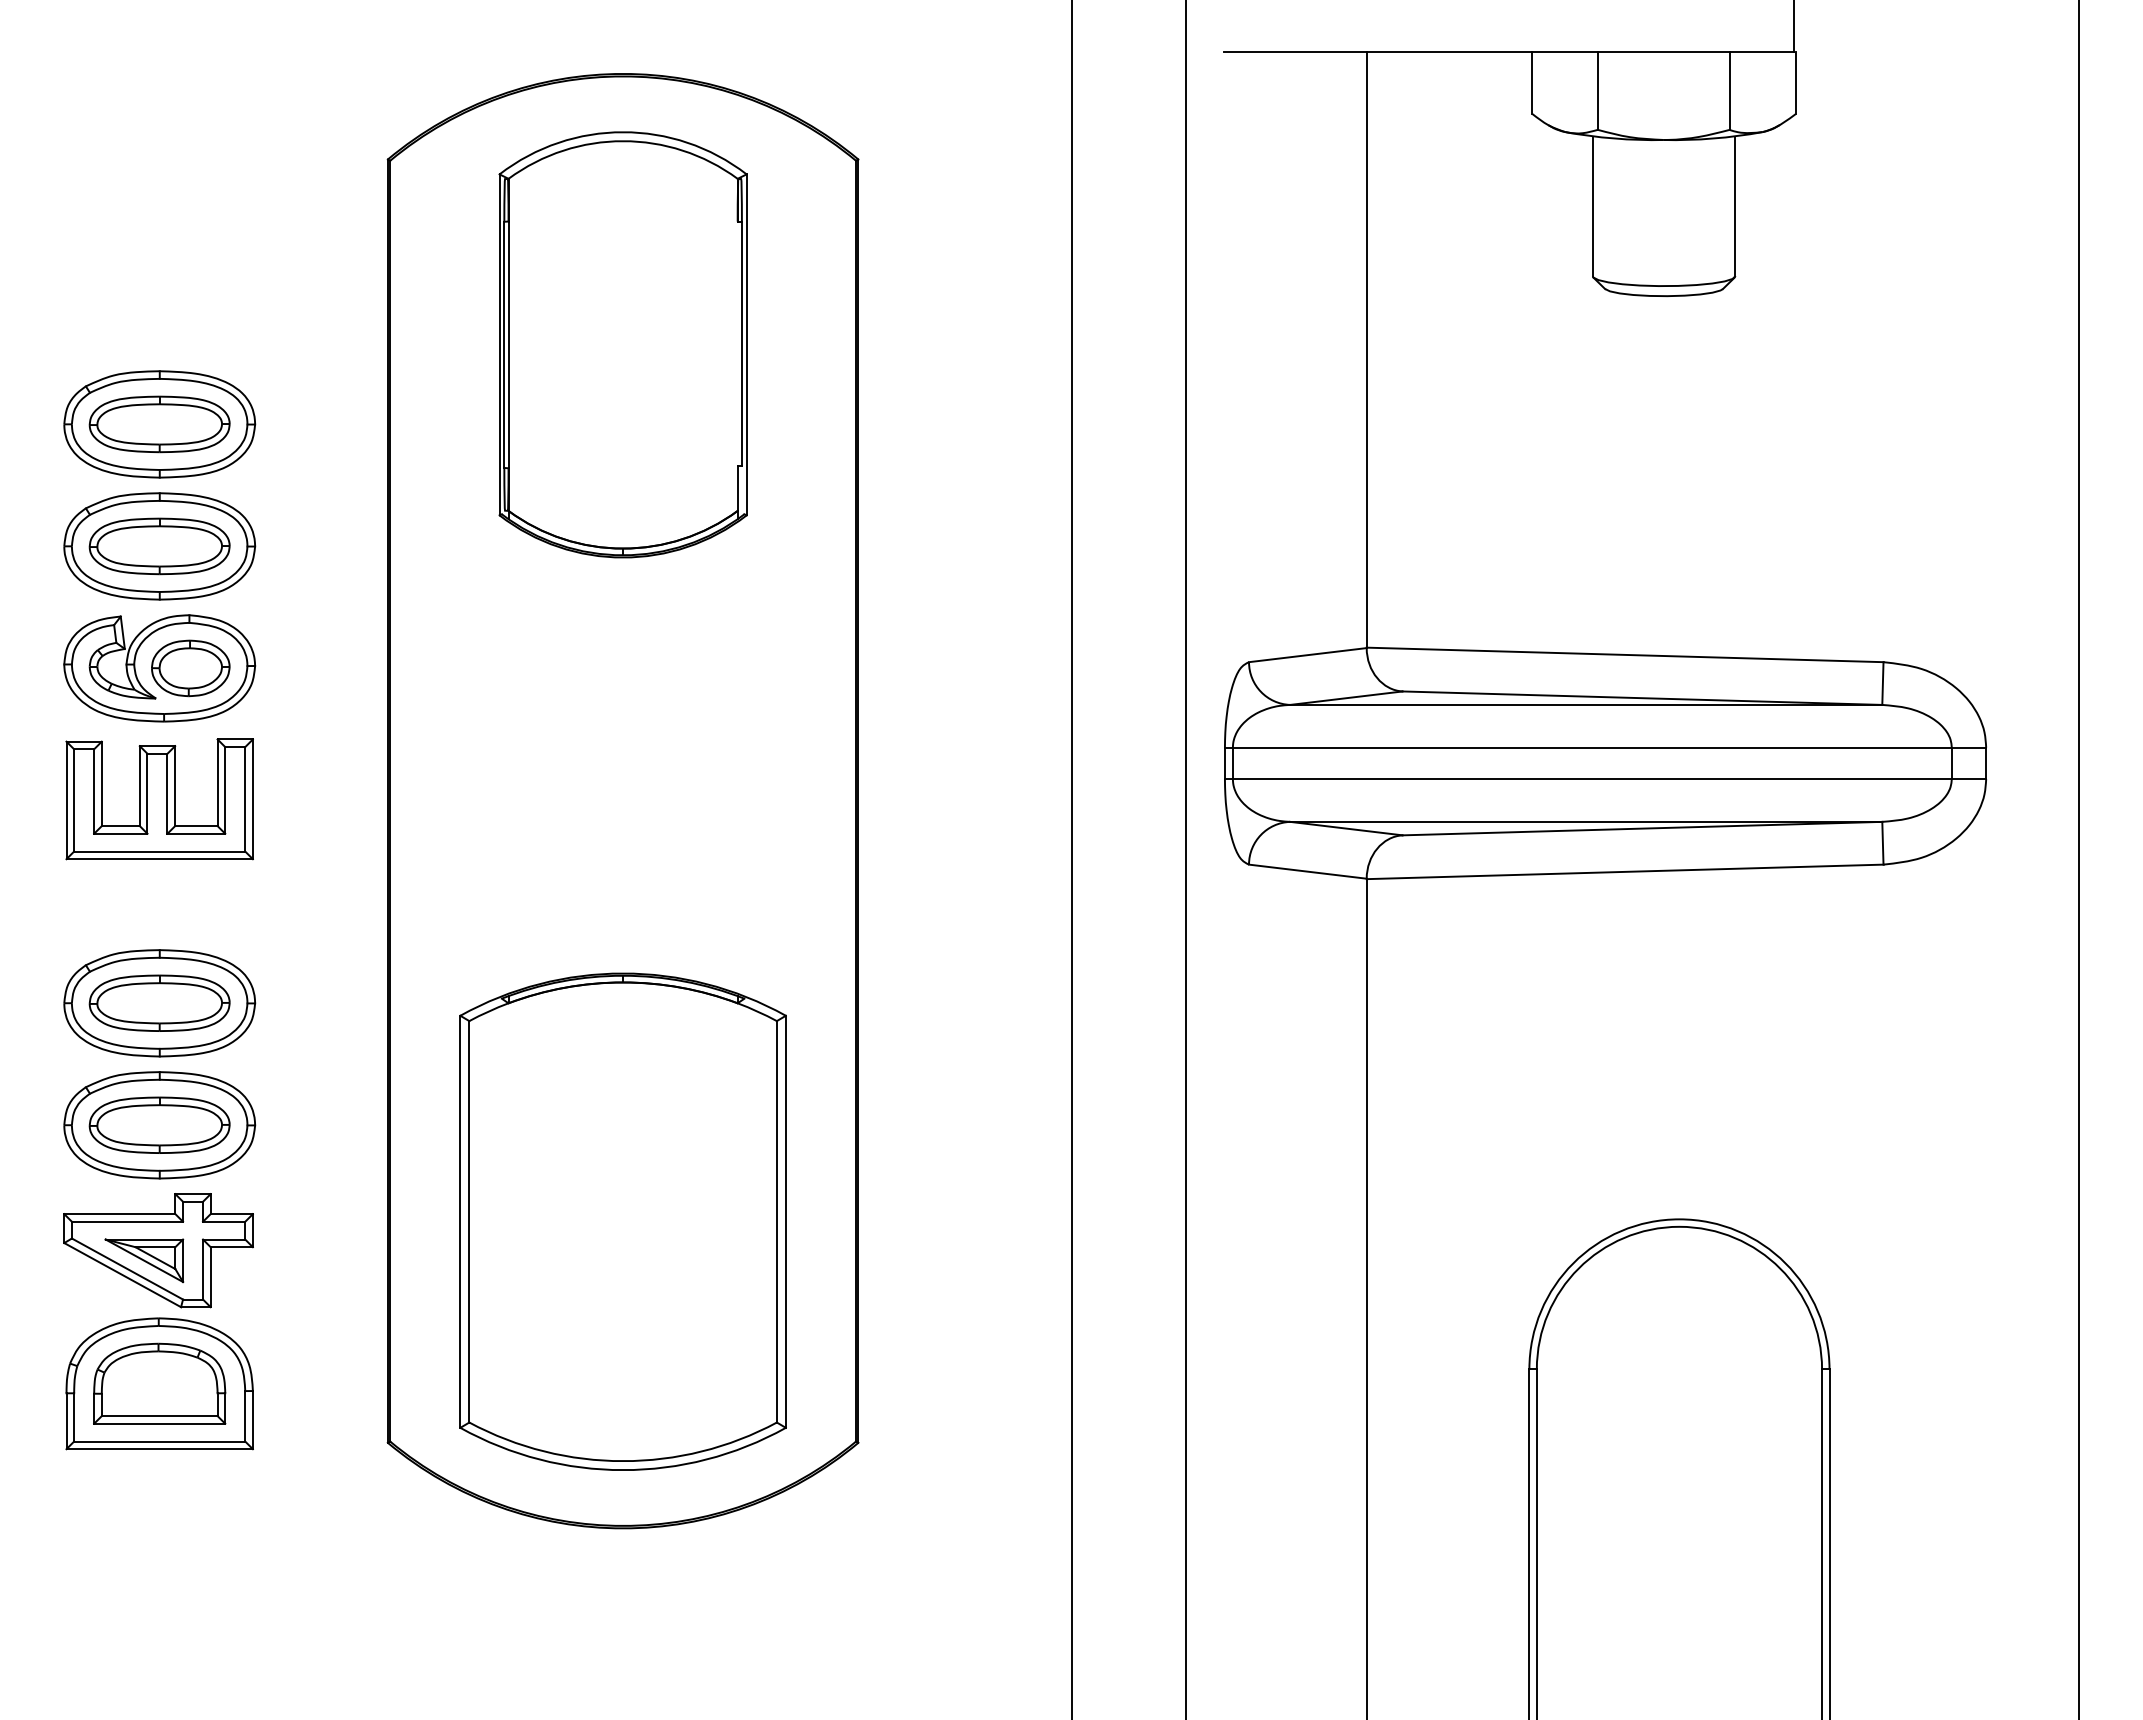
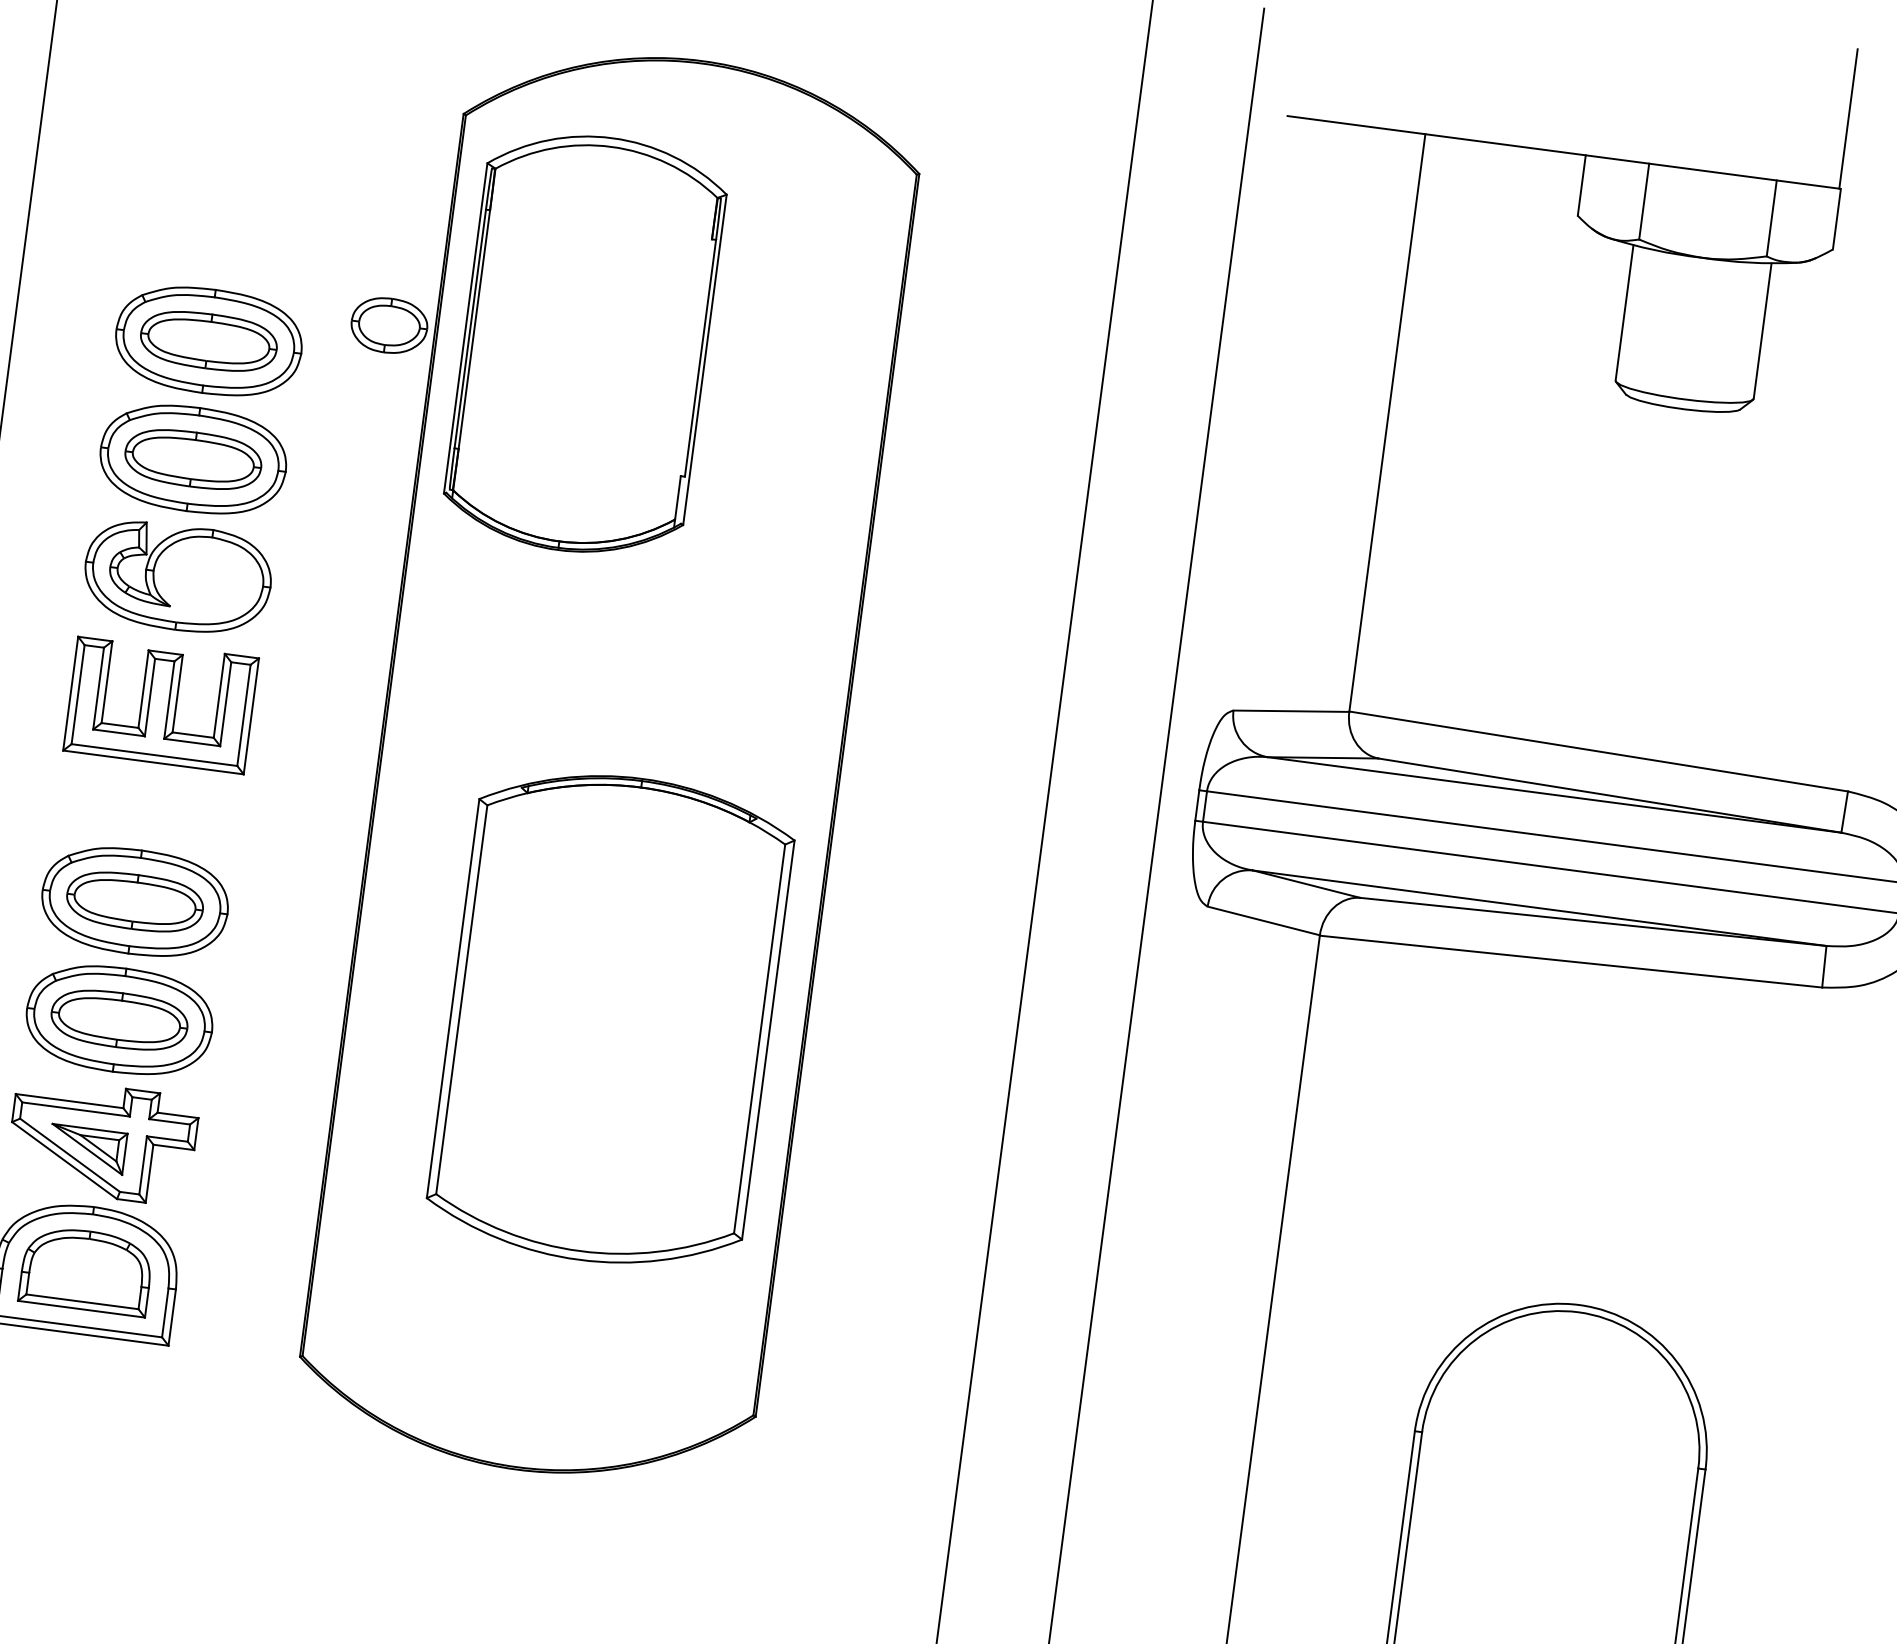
part: (622, 344) -> (584, 343), moved
part: (190, 668) -> (389, 325), moved
part: (622, 1221) -> (610, 1018), moved

